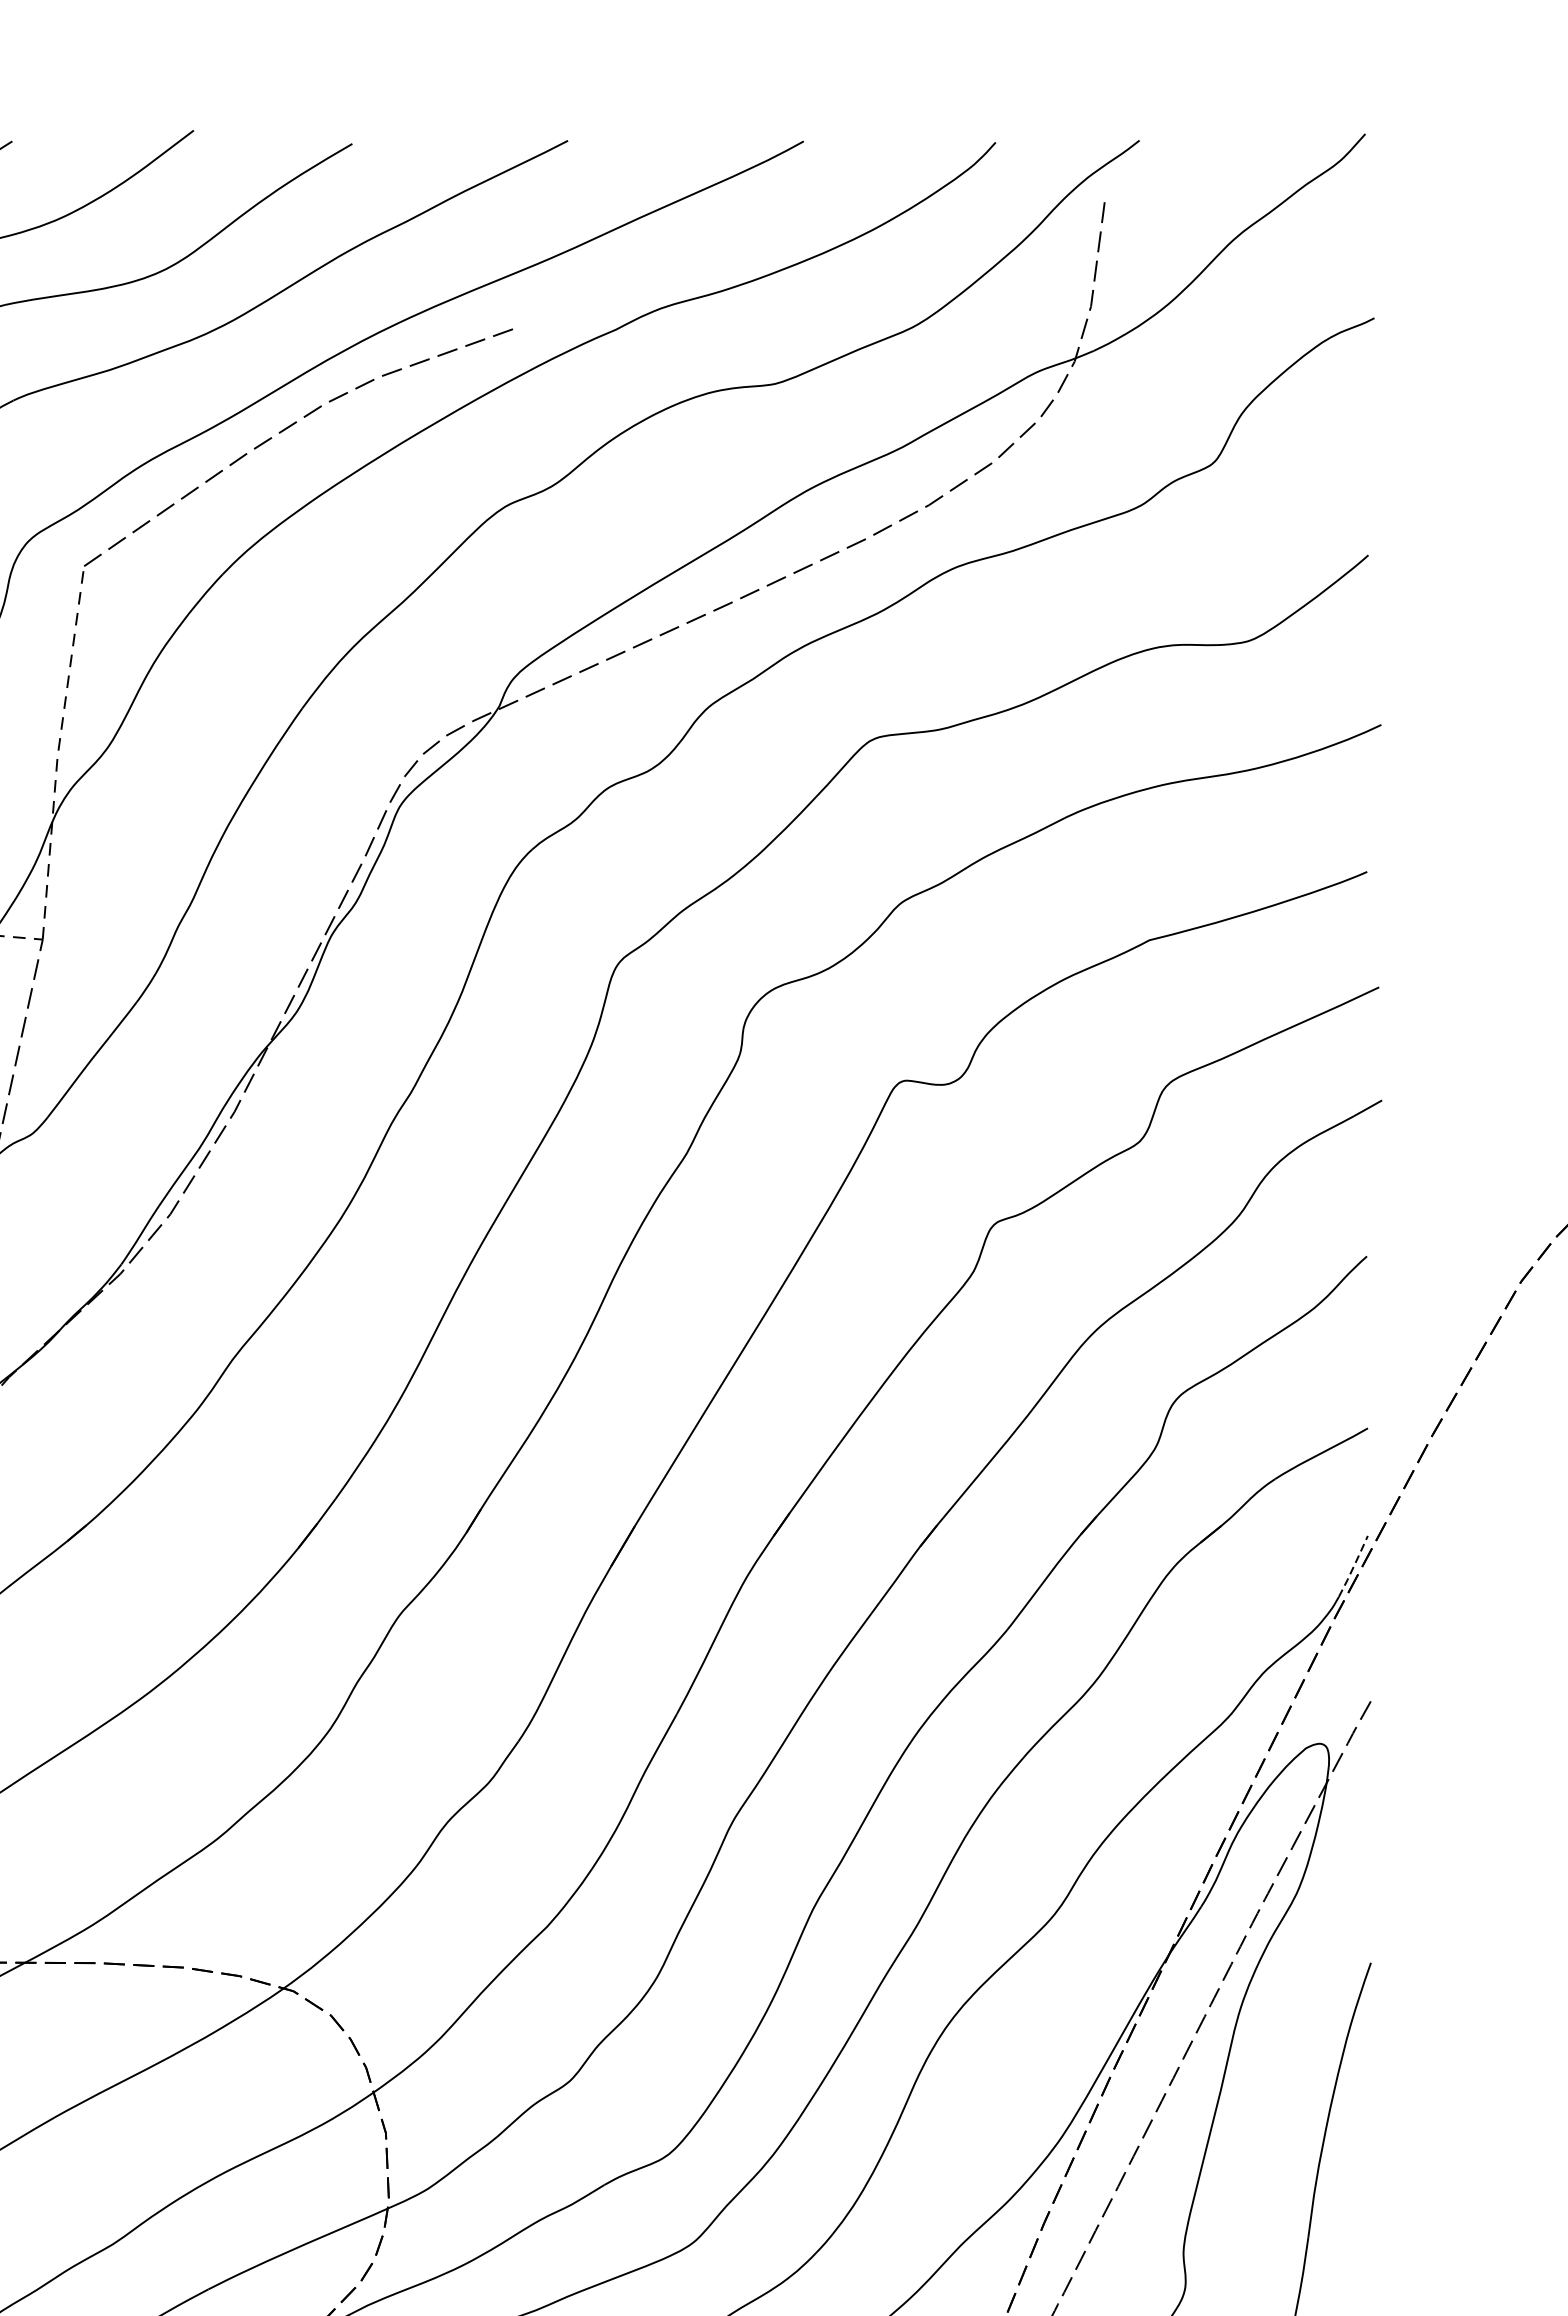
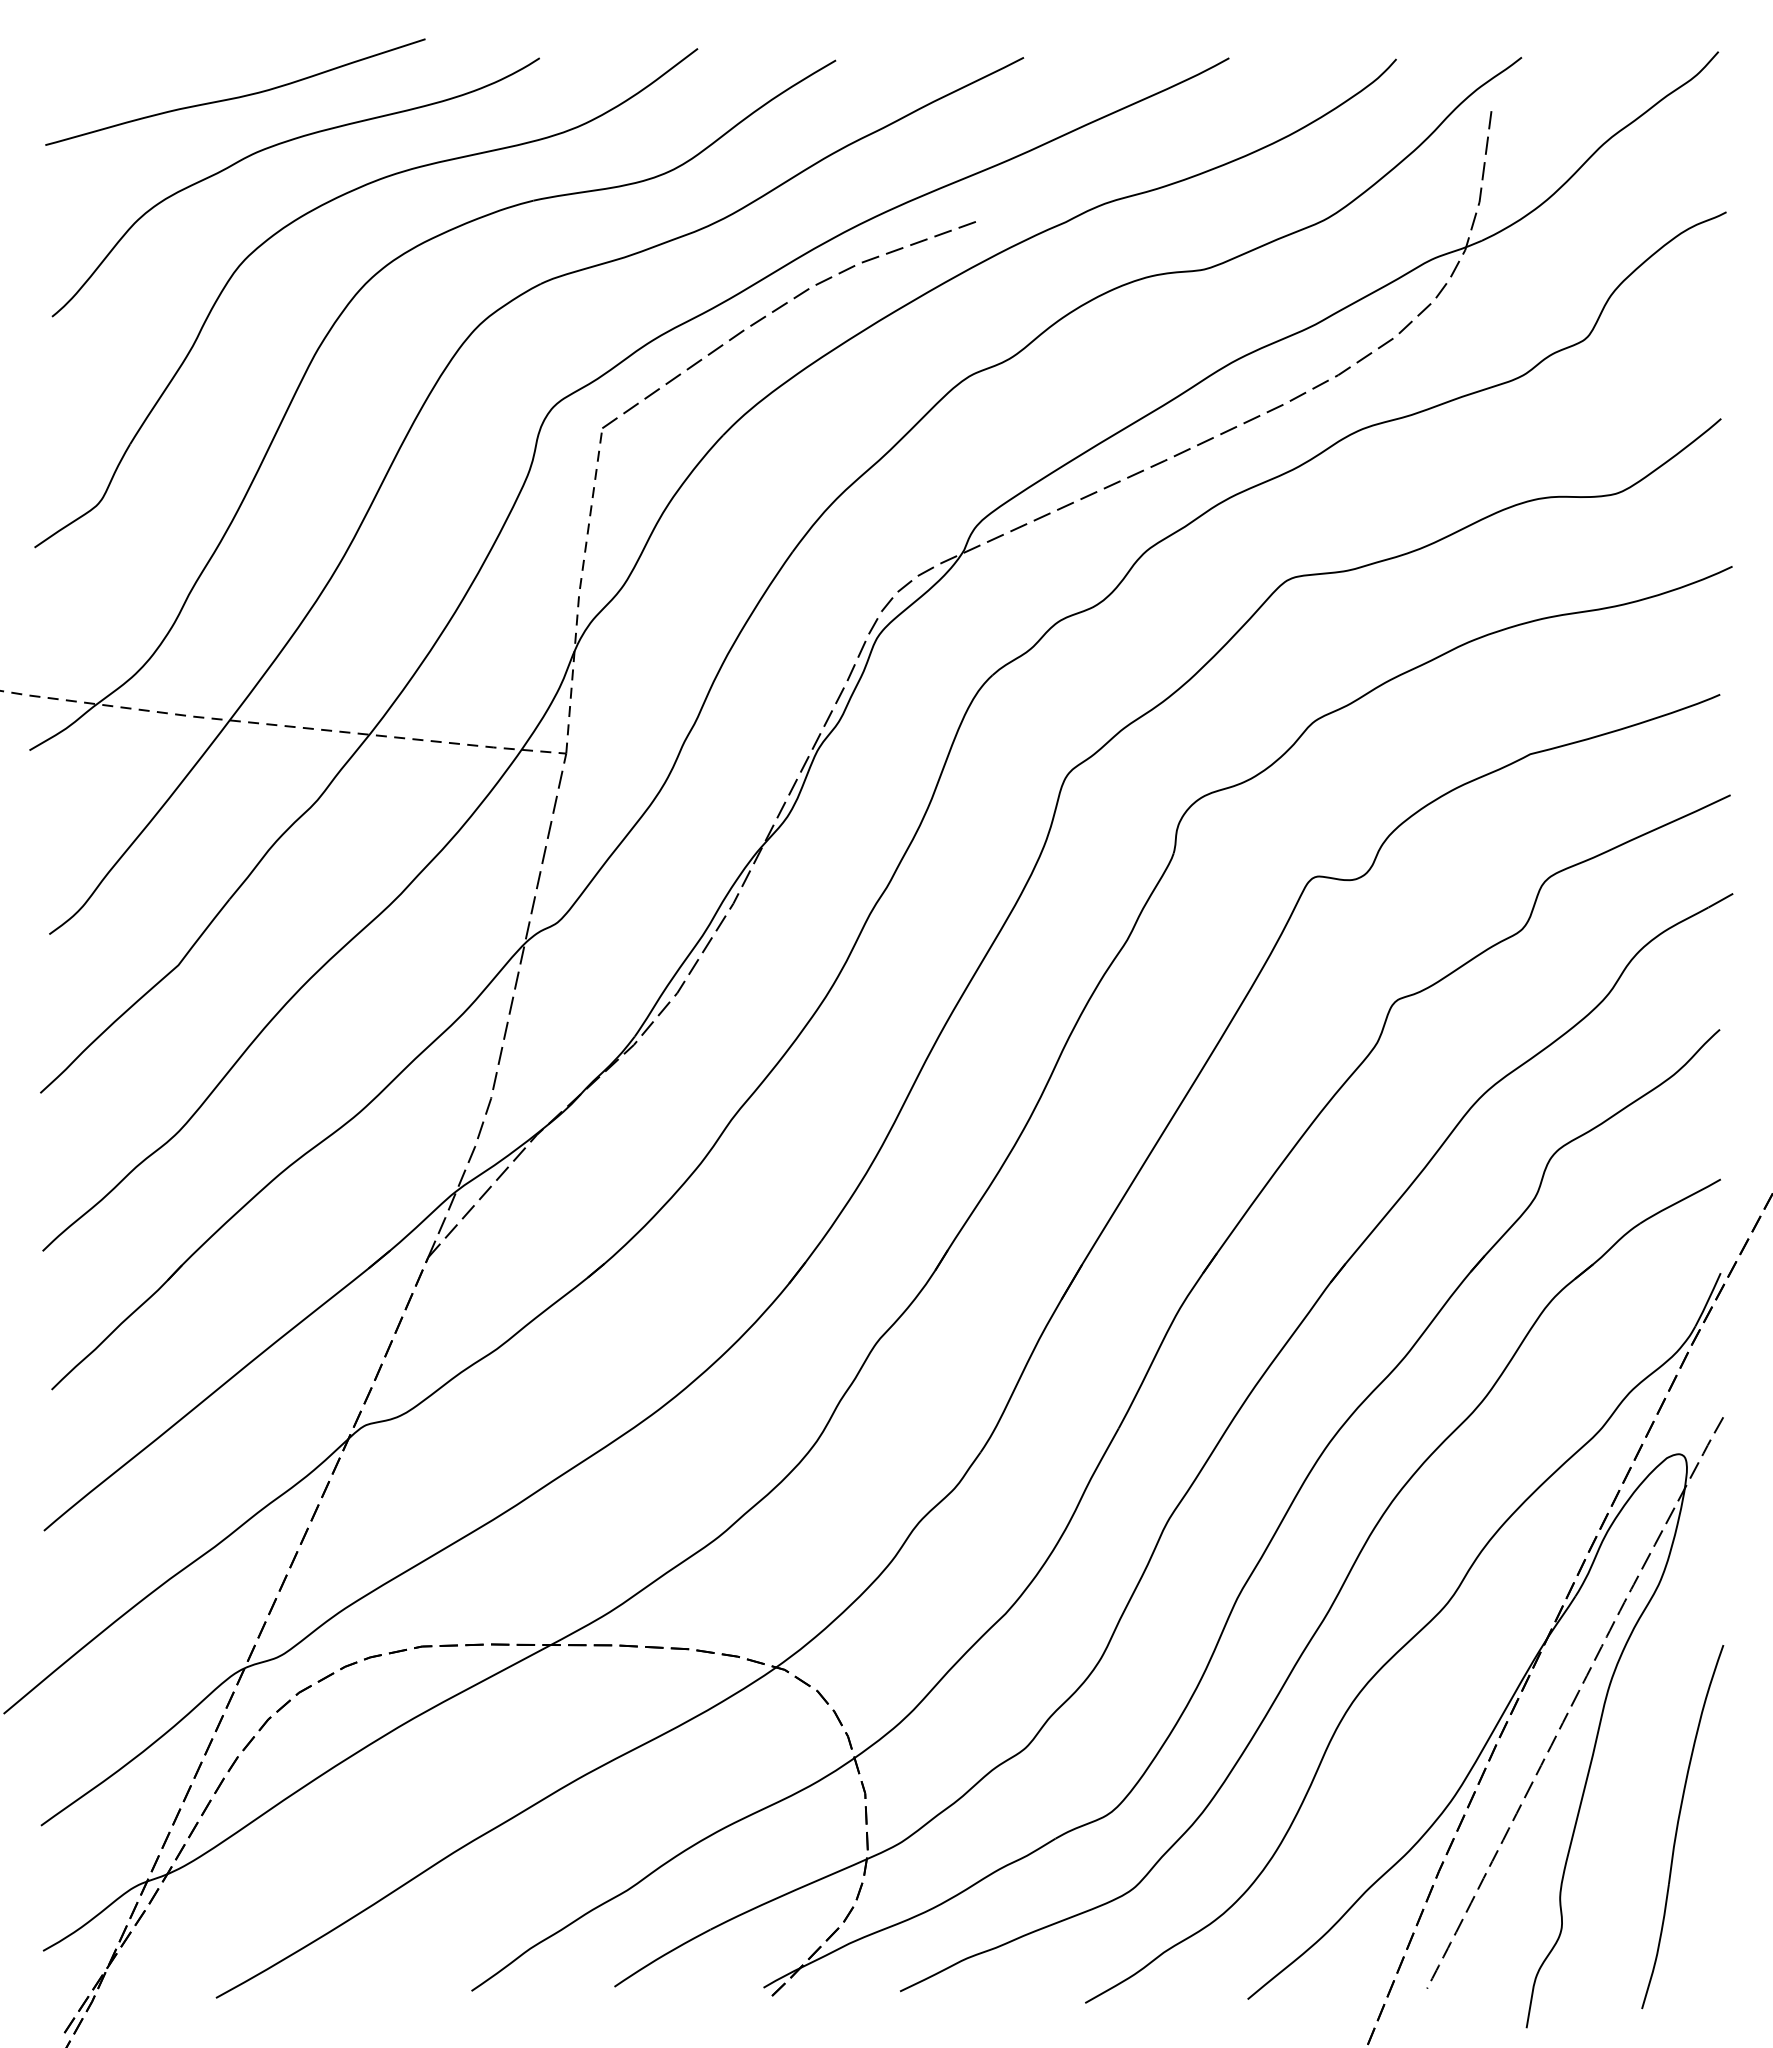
line: (1353, 1567) -> (1708, 1300), dashed -> solid

